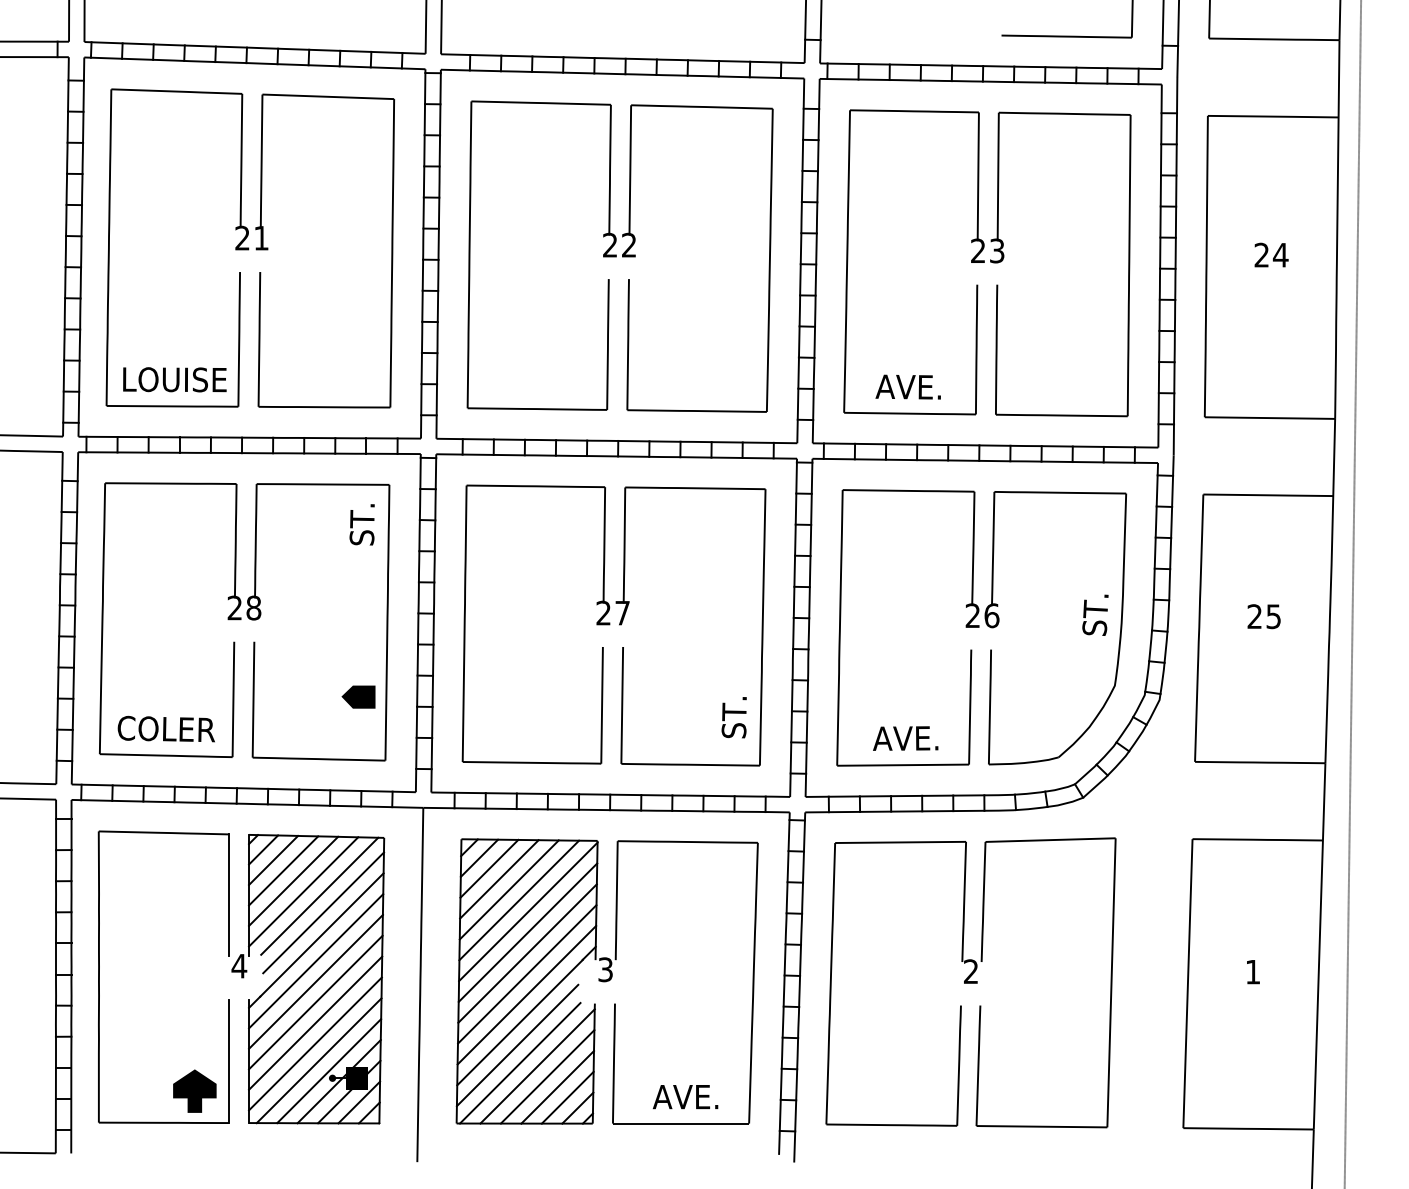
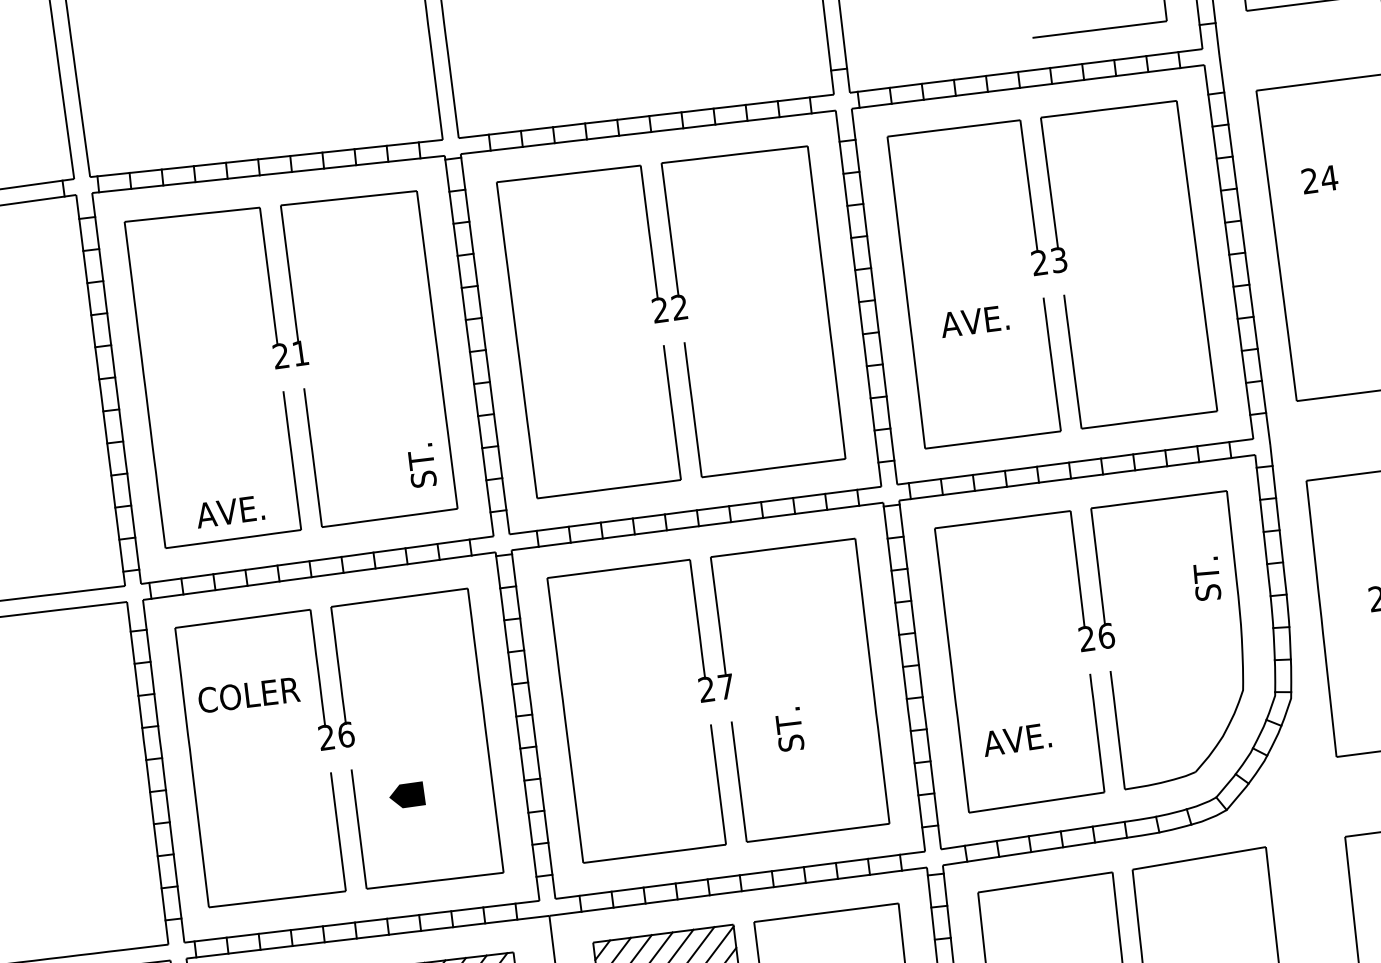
text: (1271, 254) -> (1319, 178), moved
text: (174, 379) -> (231, 511), LOUISE -> AVE.
text: (907, 386) -> (973, 320), moved
text: (361, 524) -> (421, 465), moved
text: (253, 607) -> (345, 734), 28 -> 26
text: (1095, 614) -> (1207, 578), moved
part: (358, 696) -> (406, 794), moved
text: (733, 717) -> (788, 729), moved
text: (165, 728) -> (247, 694), moved
text: (905, 738) -> (1016, 739), moved

